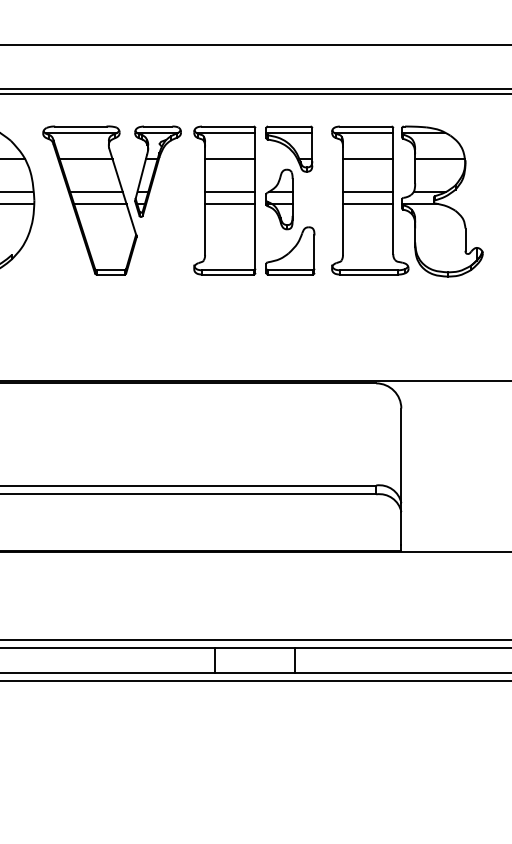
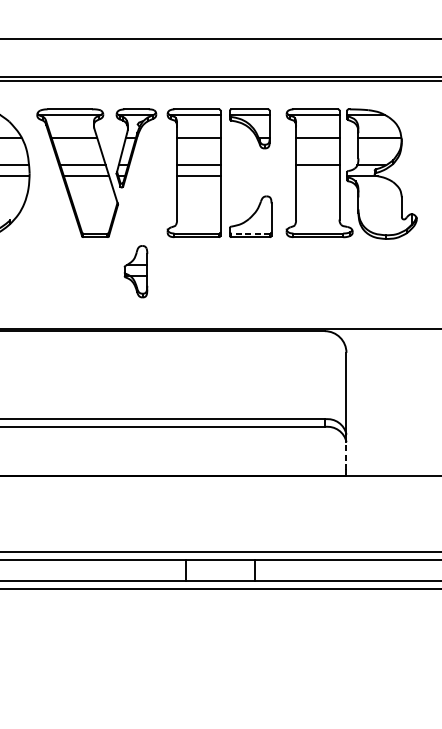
part: (279, 199) -> (135, 271), moved
line: (367, 204) -> (317, 176), removed
line: (289, 270) -> (249, 233), solid -> dashed
line: (401, 527) -> (346, 455), solid -> dashed

